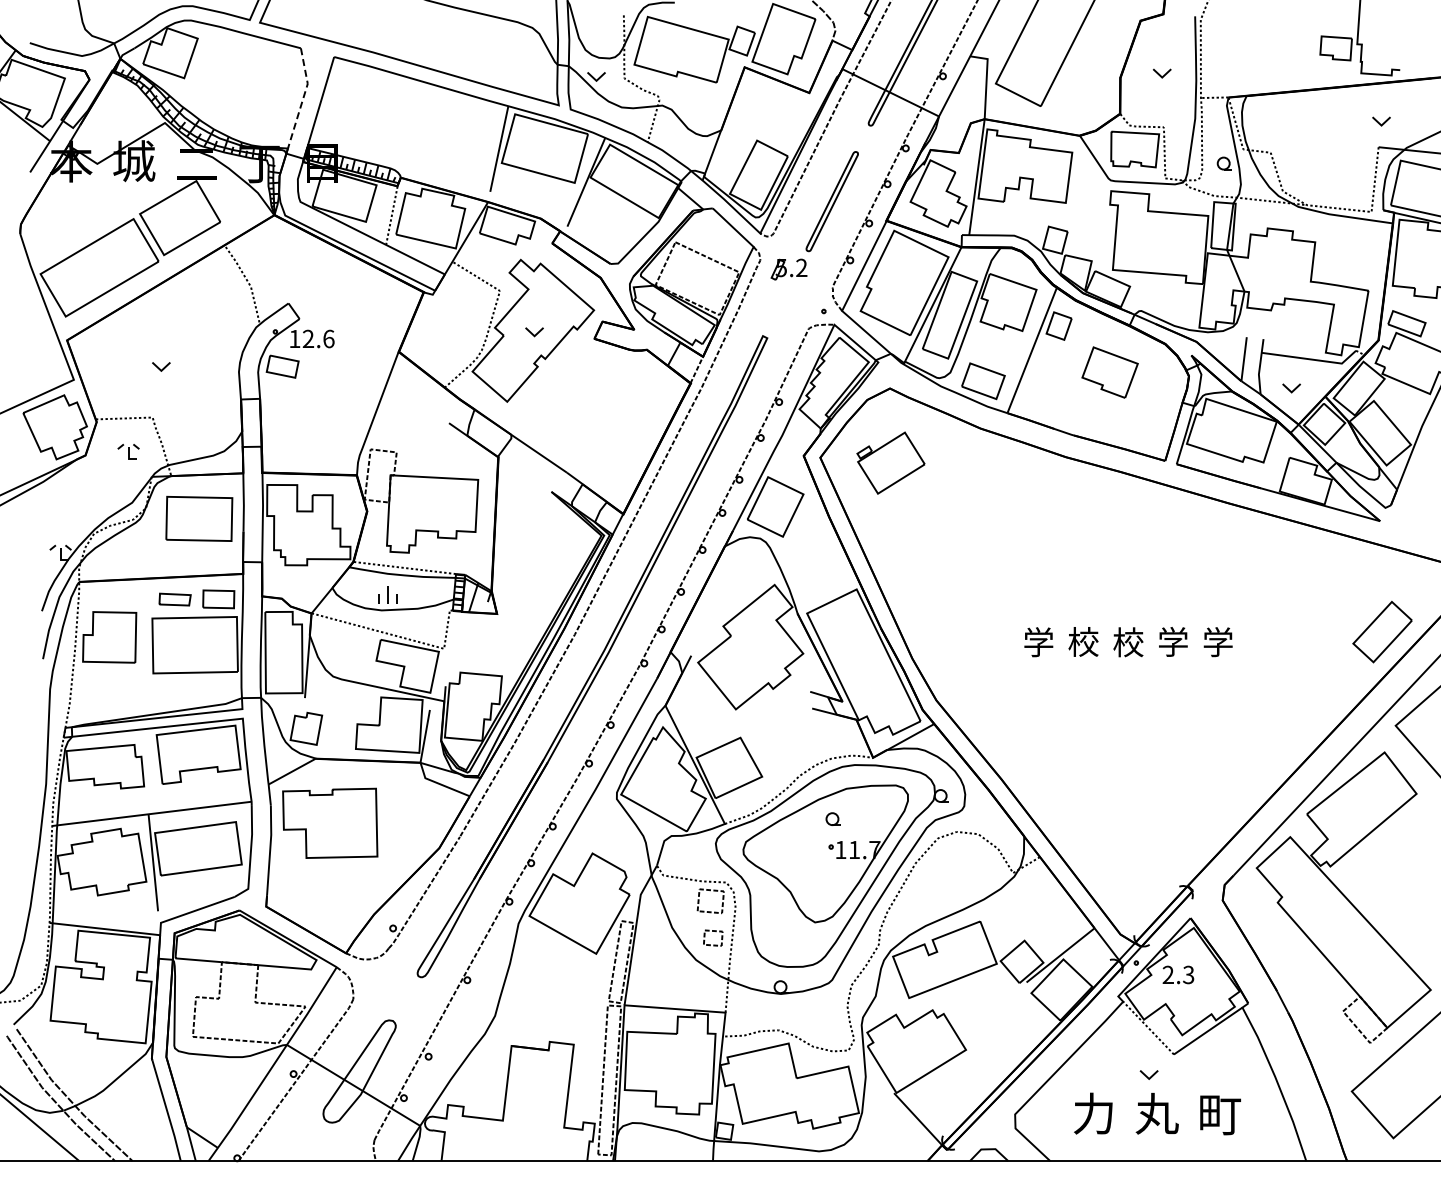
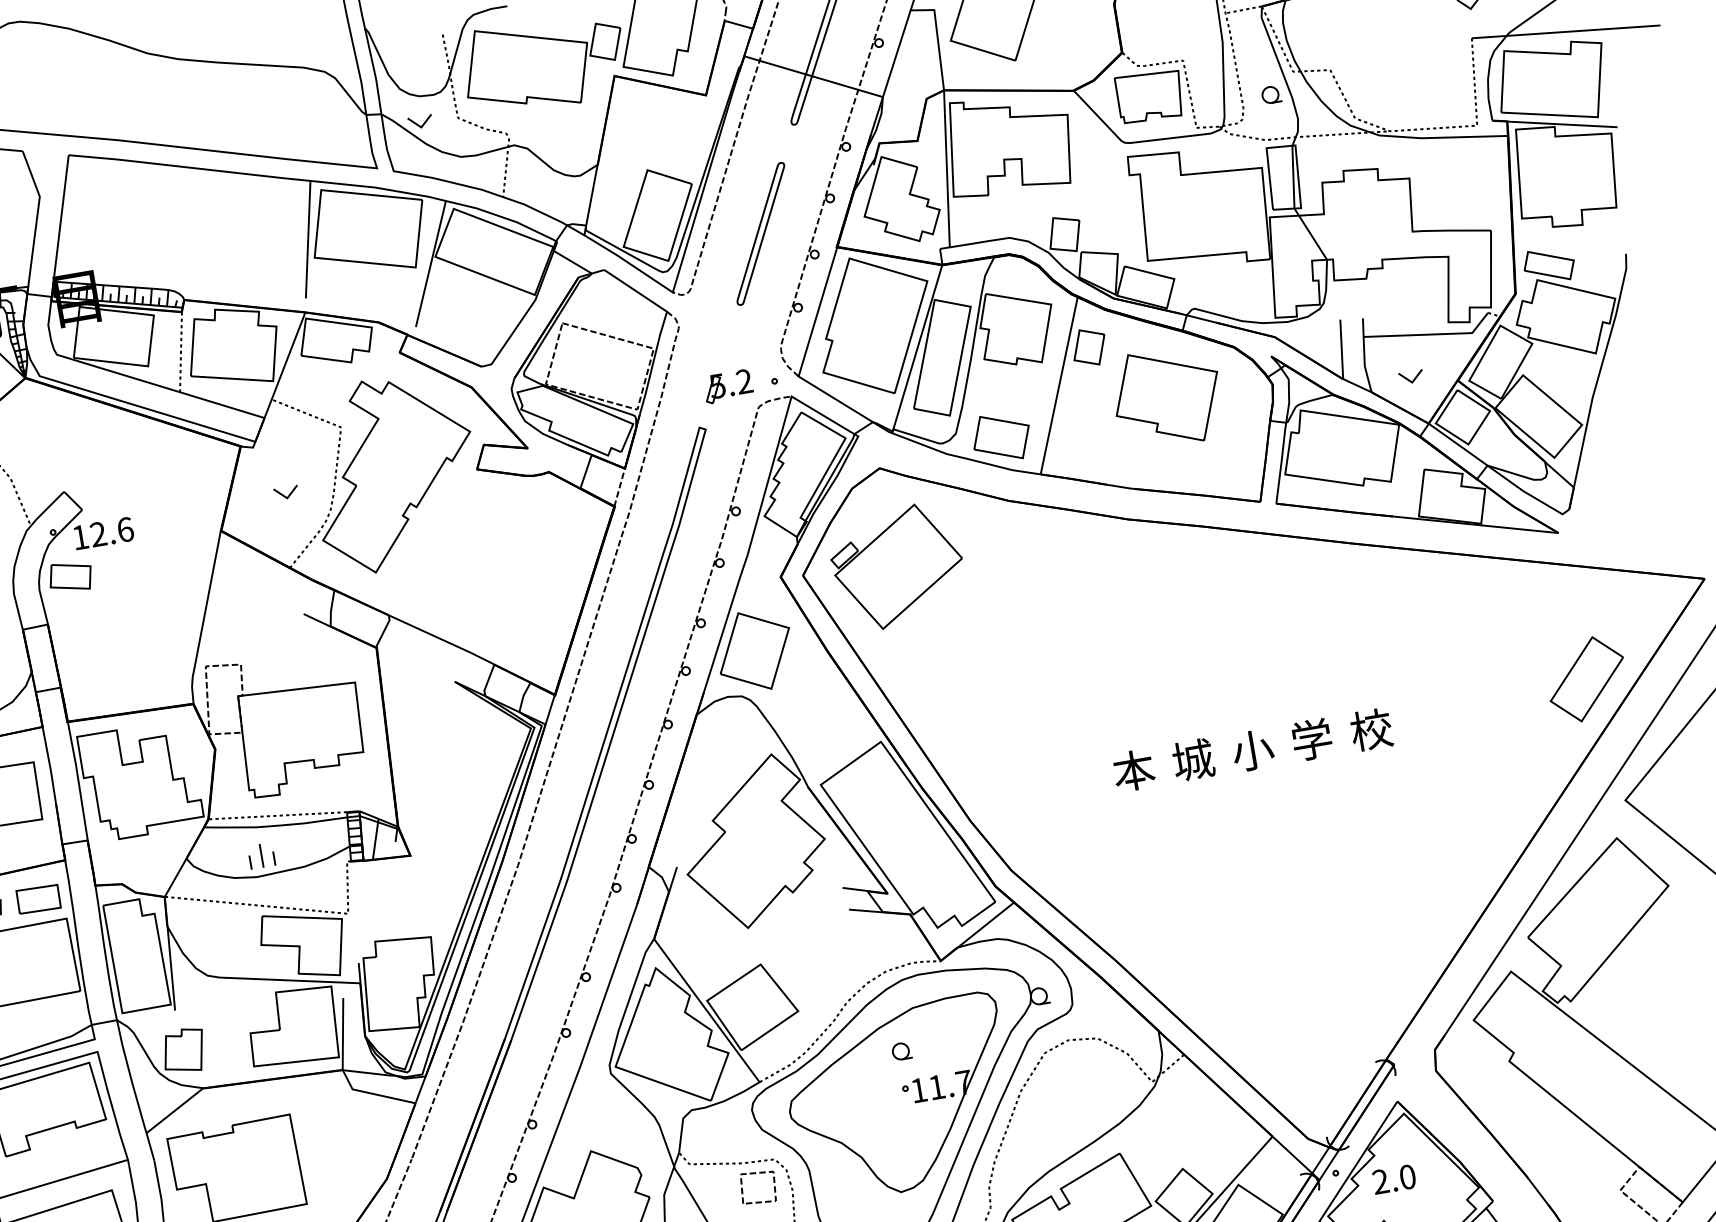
line: (303, 98) -> (37, 217), dashed -> solid
part: (788, 269) -> (727, 386), moved
part: (534, 332) -> (286, 493), moved
part: (1109, 372) -> (1166, 397), size x1.43
part: (890, 462) -> (896, 566), size x1.43
text: (1083, 641) -> (1193, 759), 校 -> 城
text: (1038, 642) -> (1133, 770), 学 -> 本
text: (1128, 642) -> (1252, 750), 校 -> 小
text: (1218, 642) -> (1371, 730), 学 -> 校
text: (1188, 974) -> (1407, 1176), 2.3 -> 2.0

